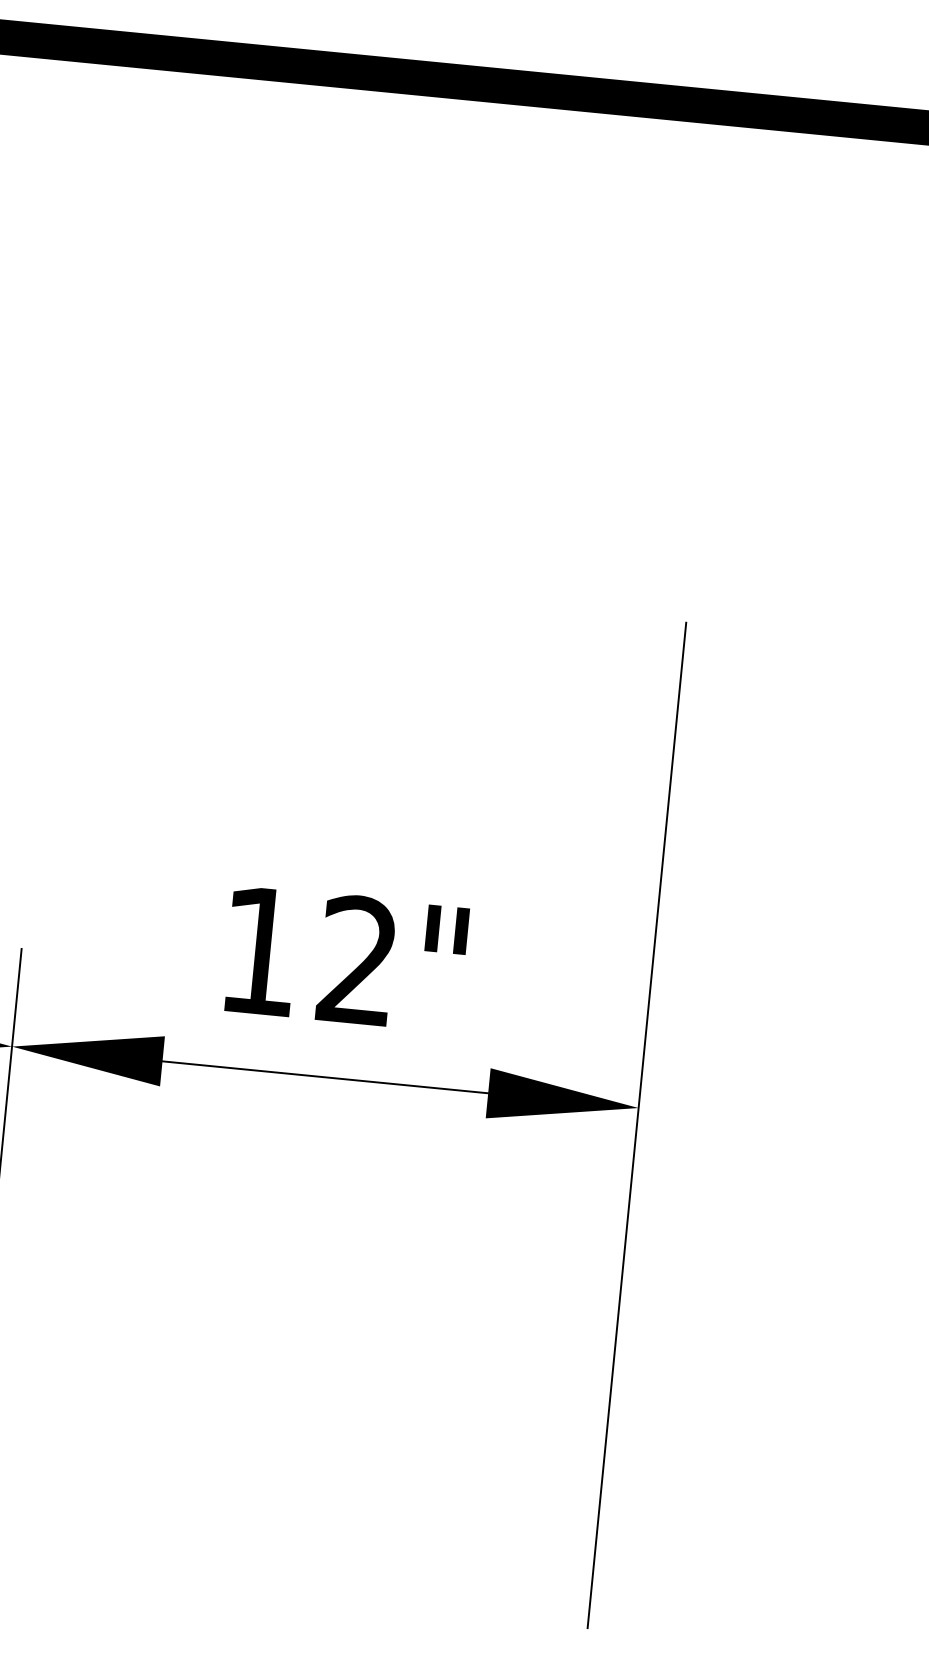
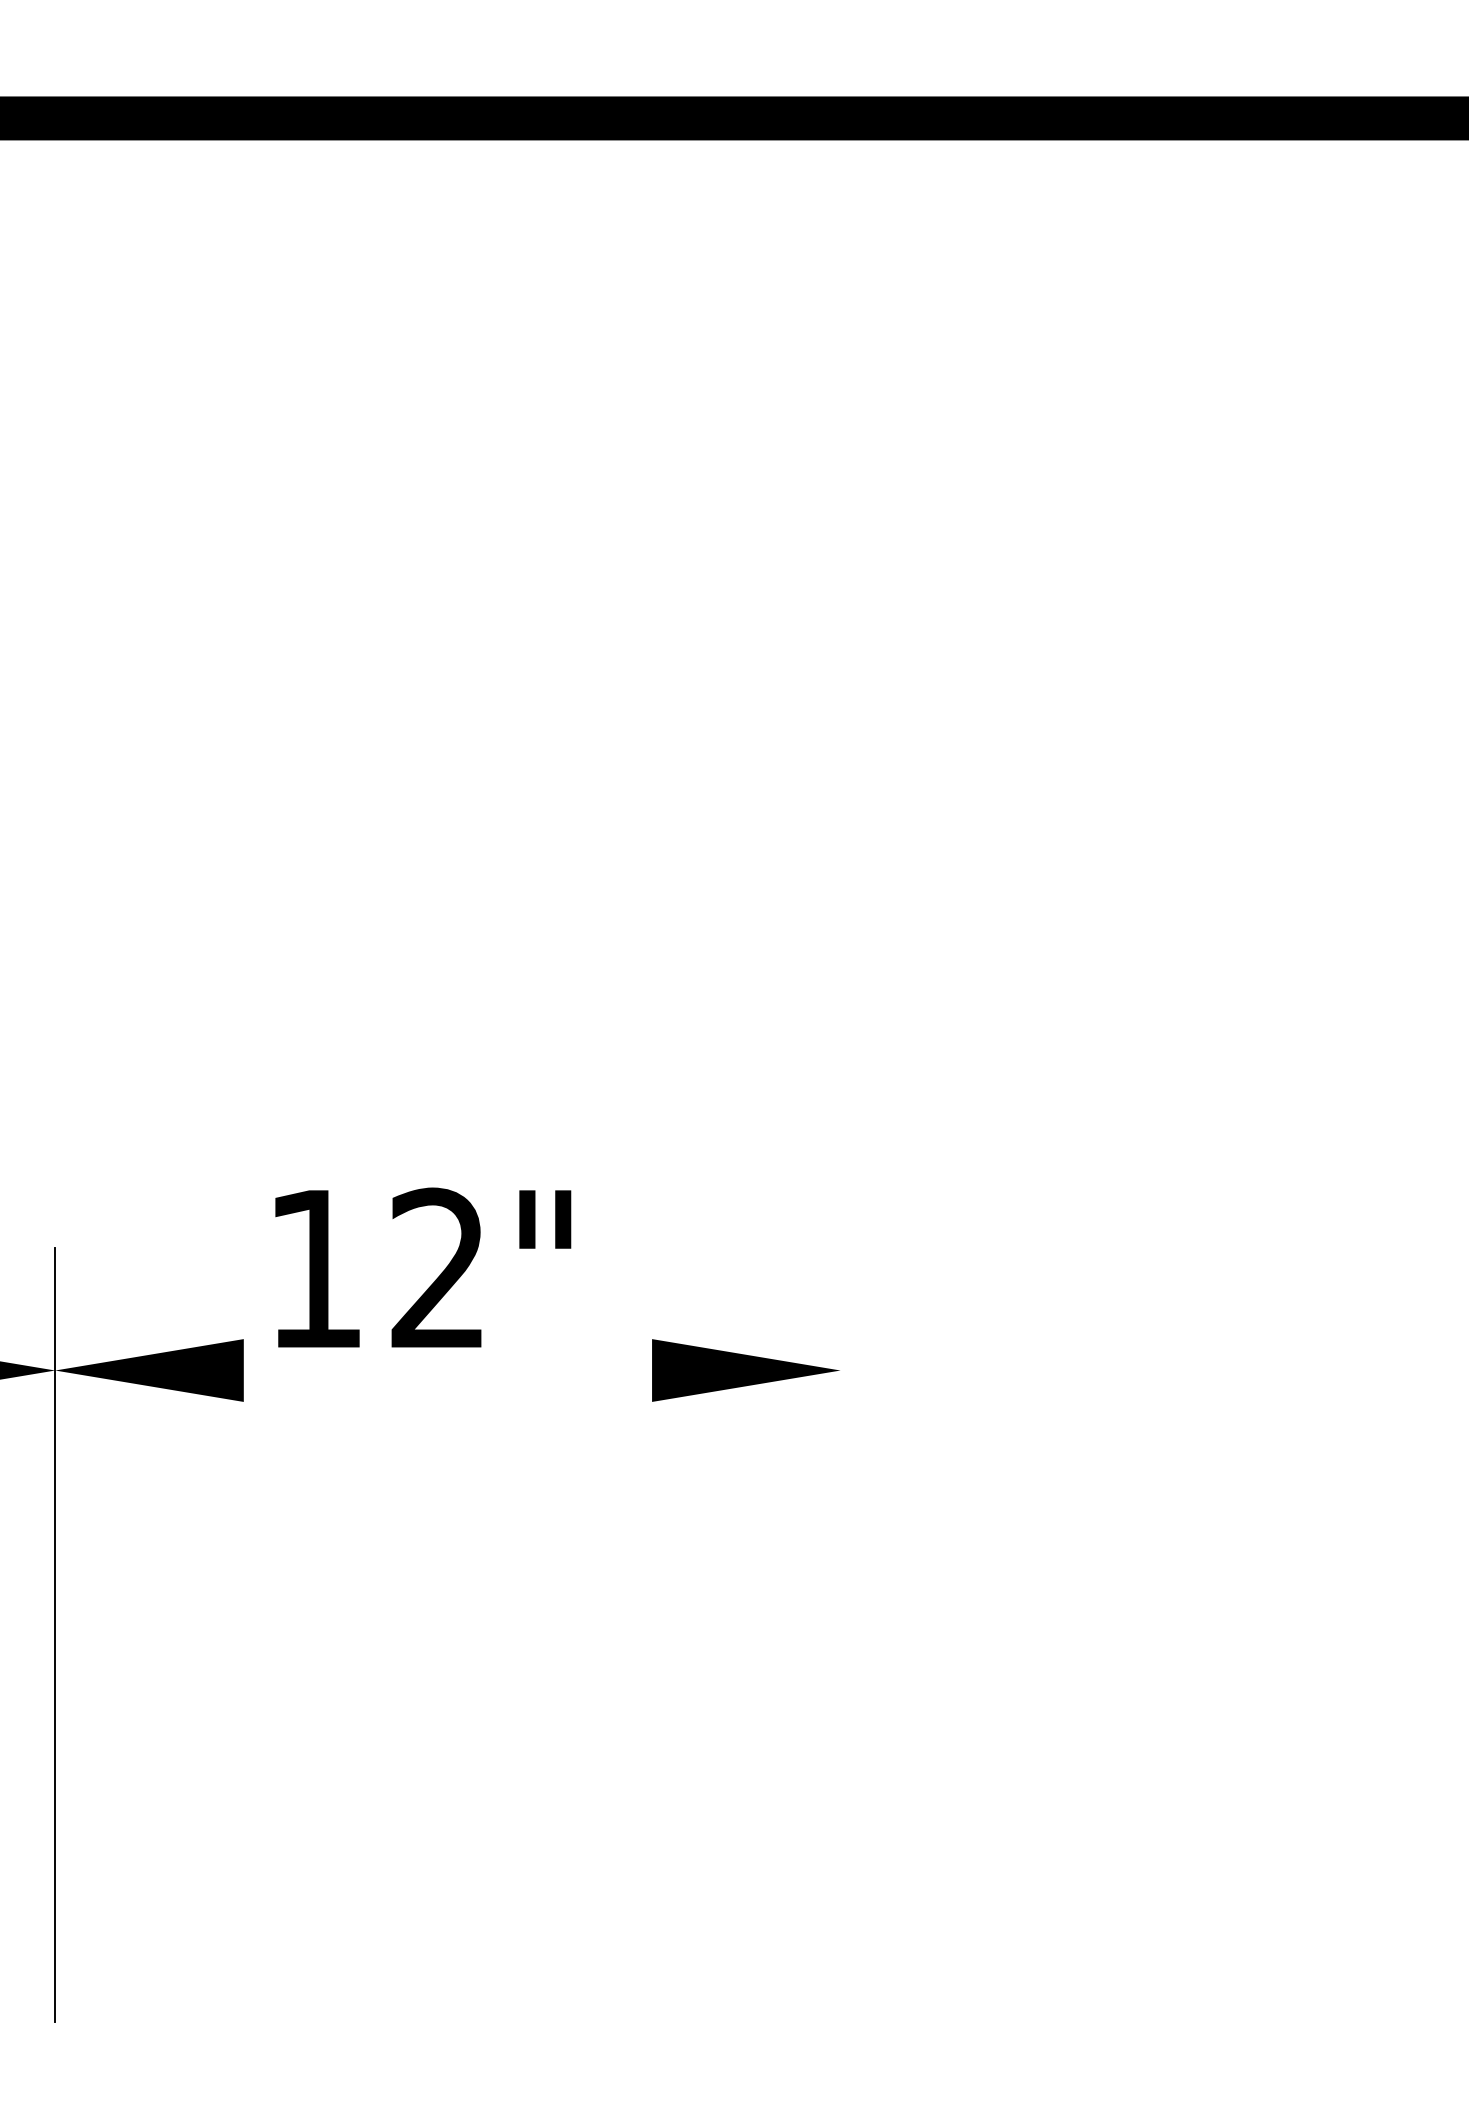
text: (346, 958) -> (423, 1267), moved
line: (325, 1077) -> (447, 1370), removed
line: (636, 1125) -> (840, 1392), removed

